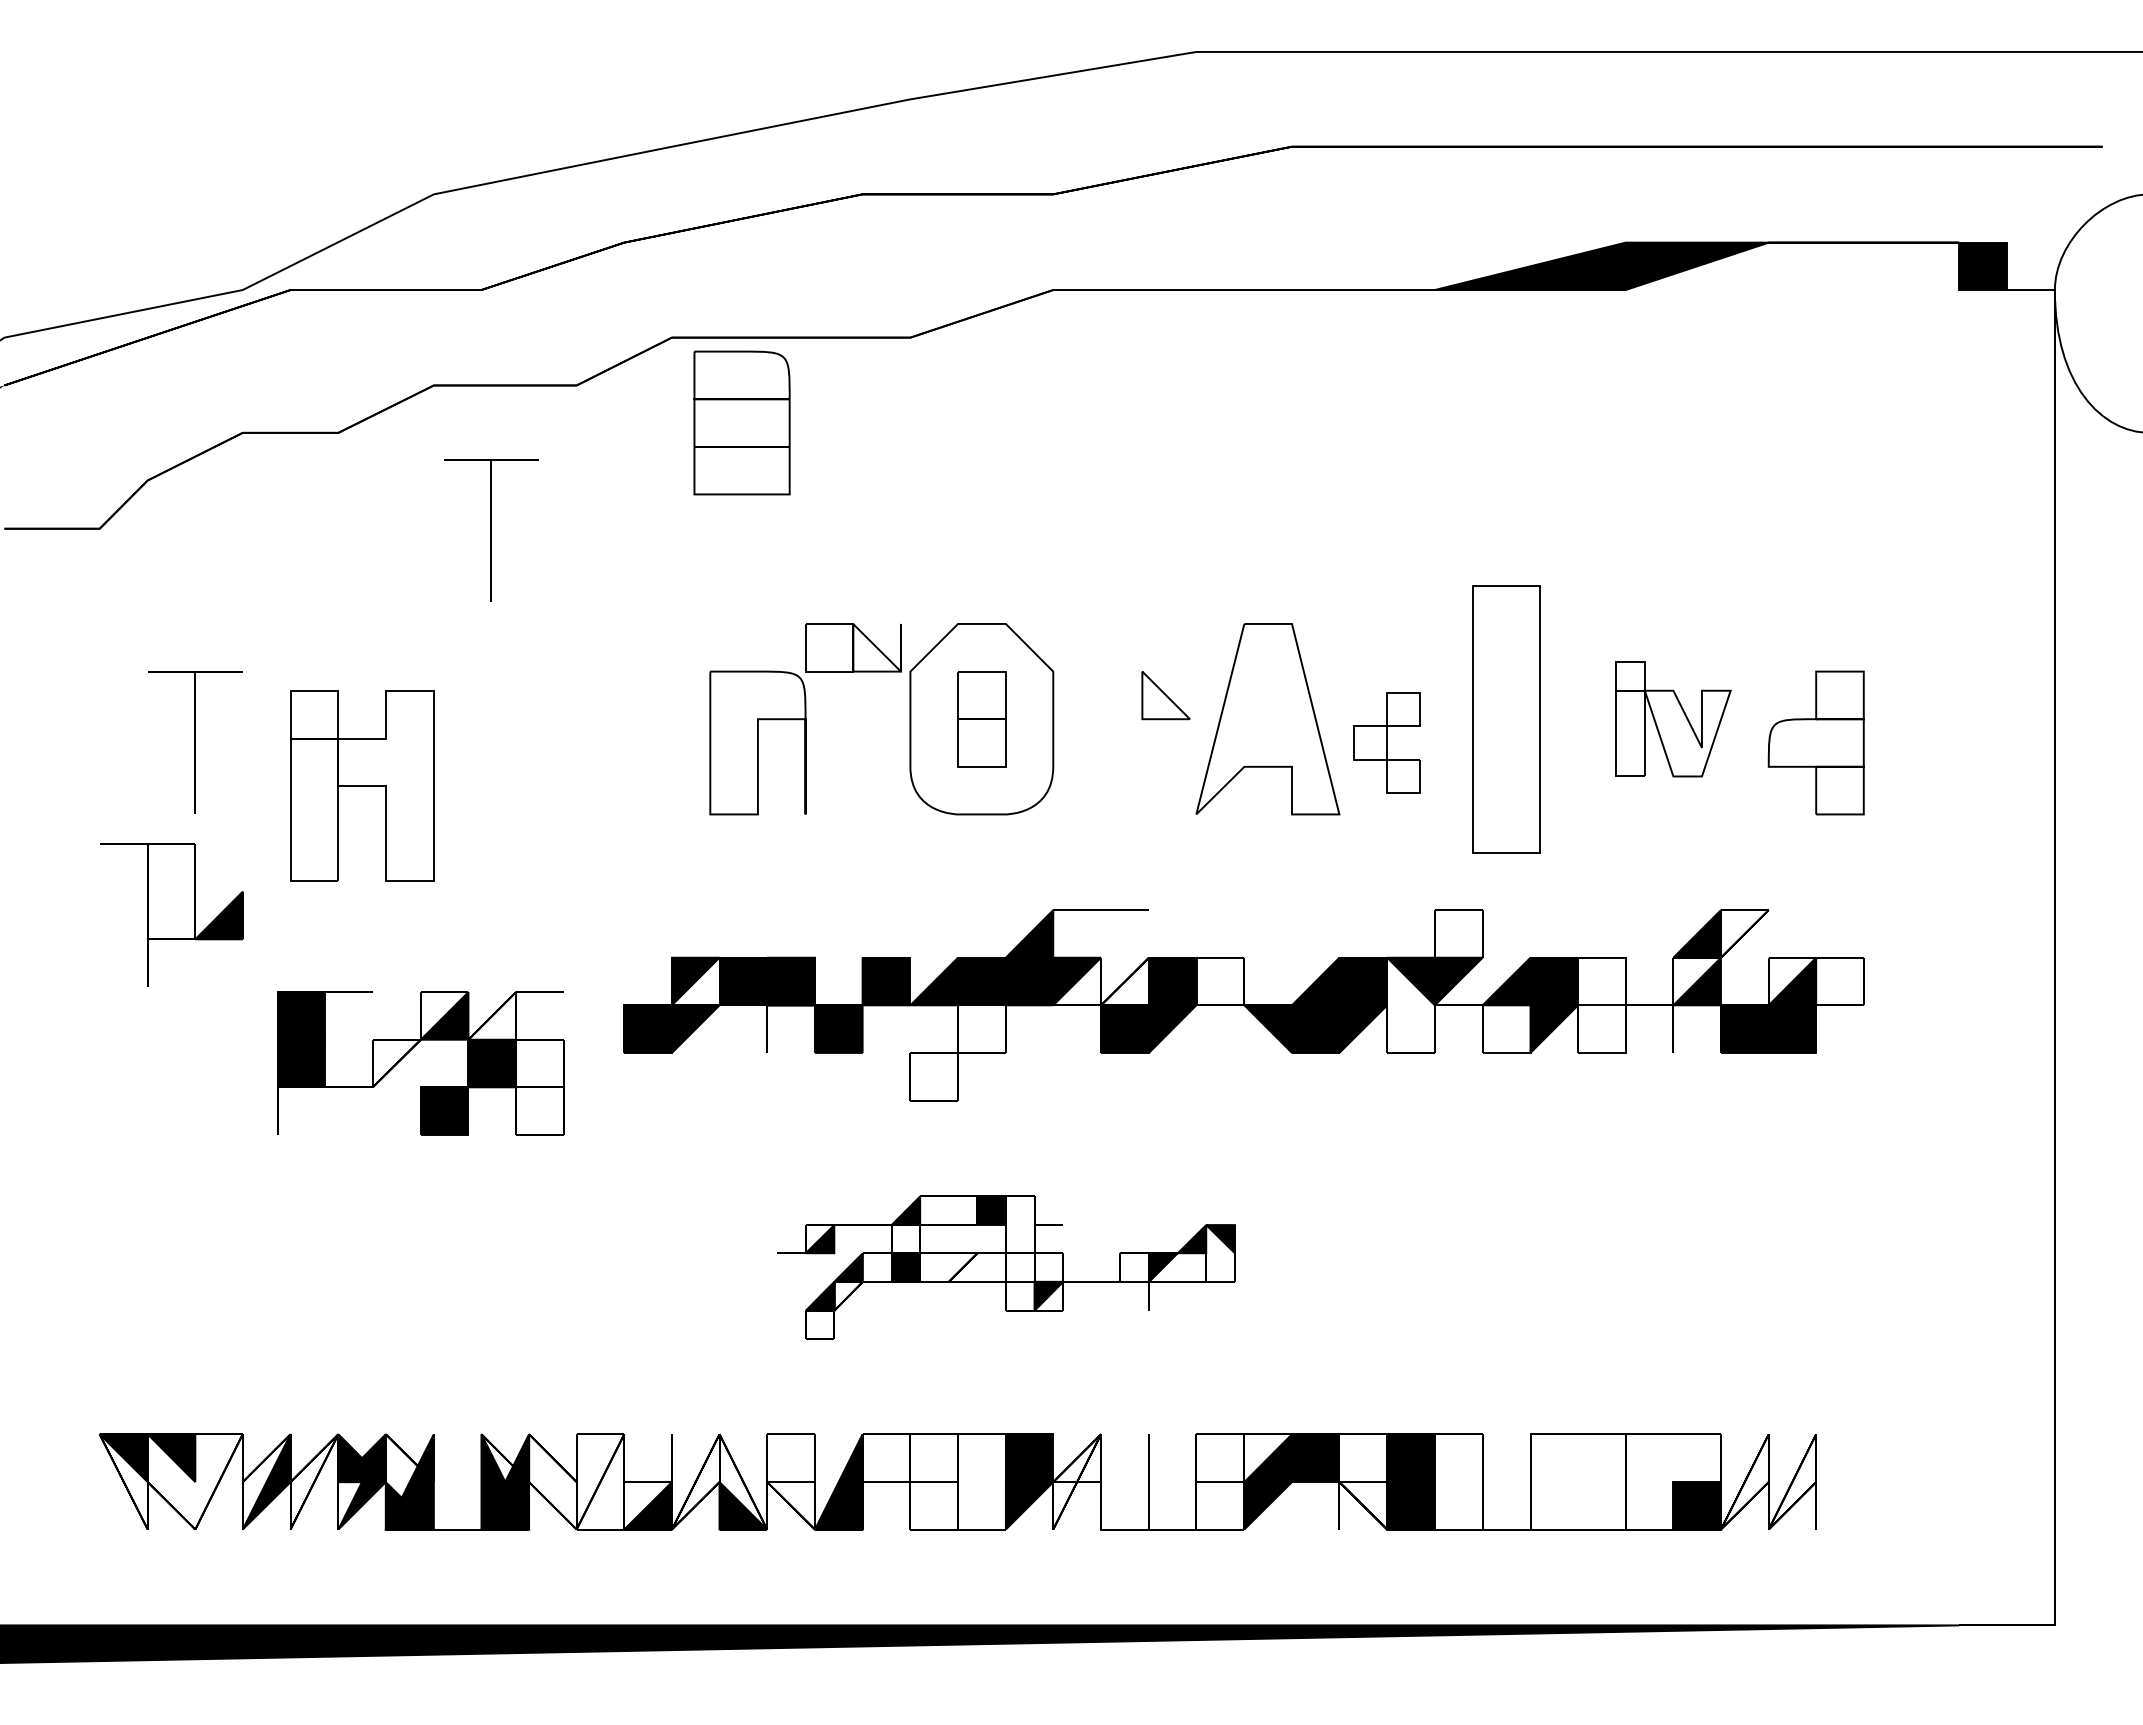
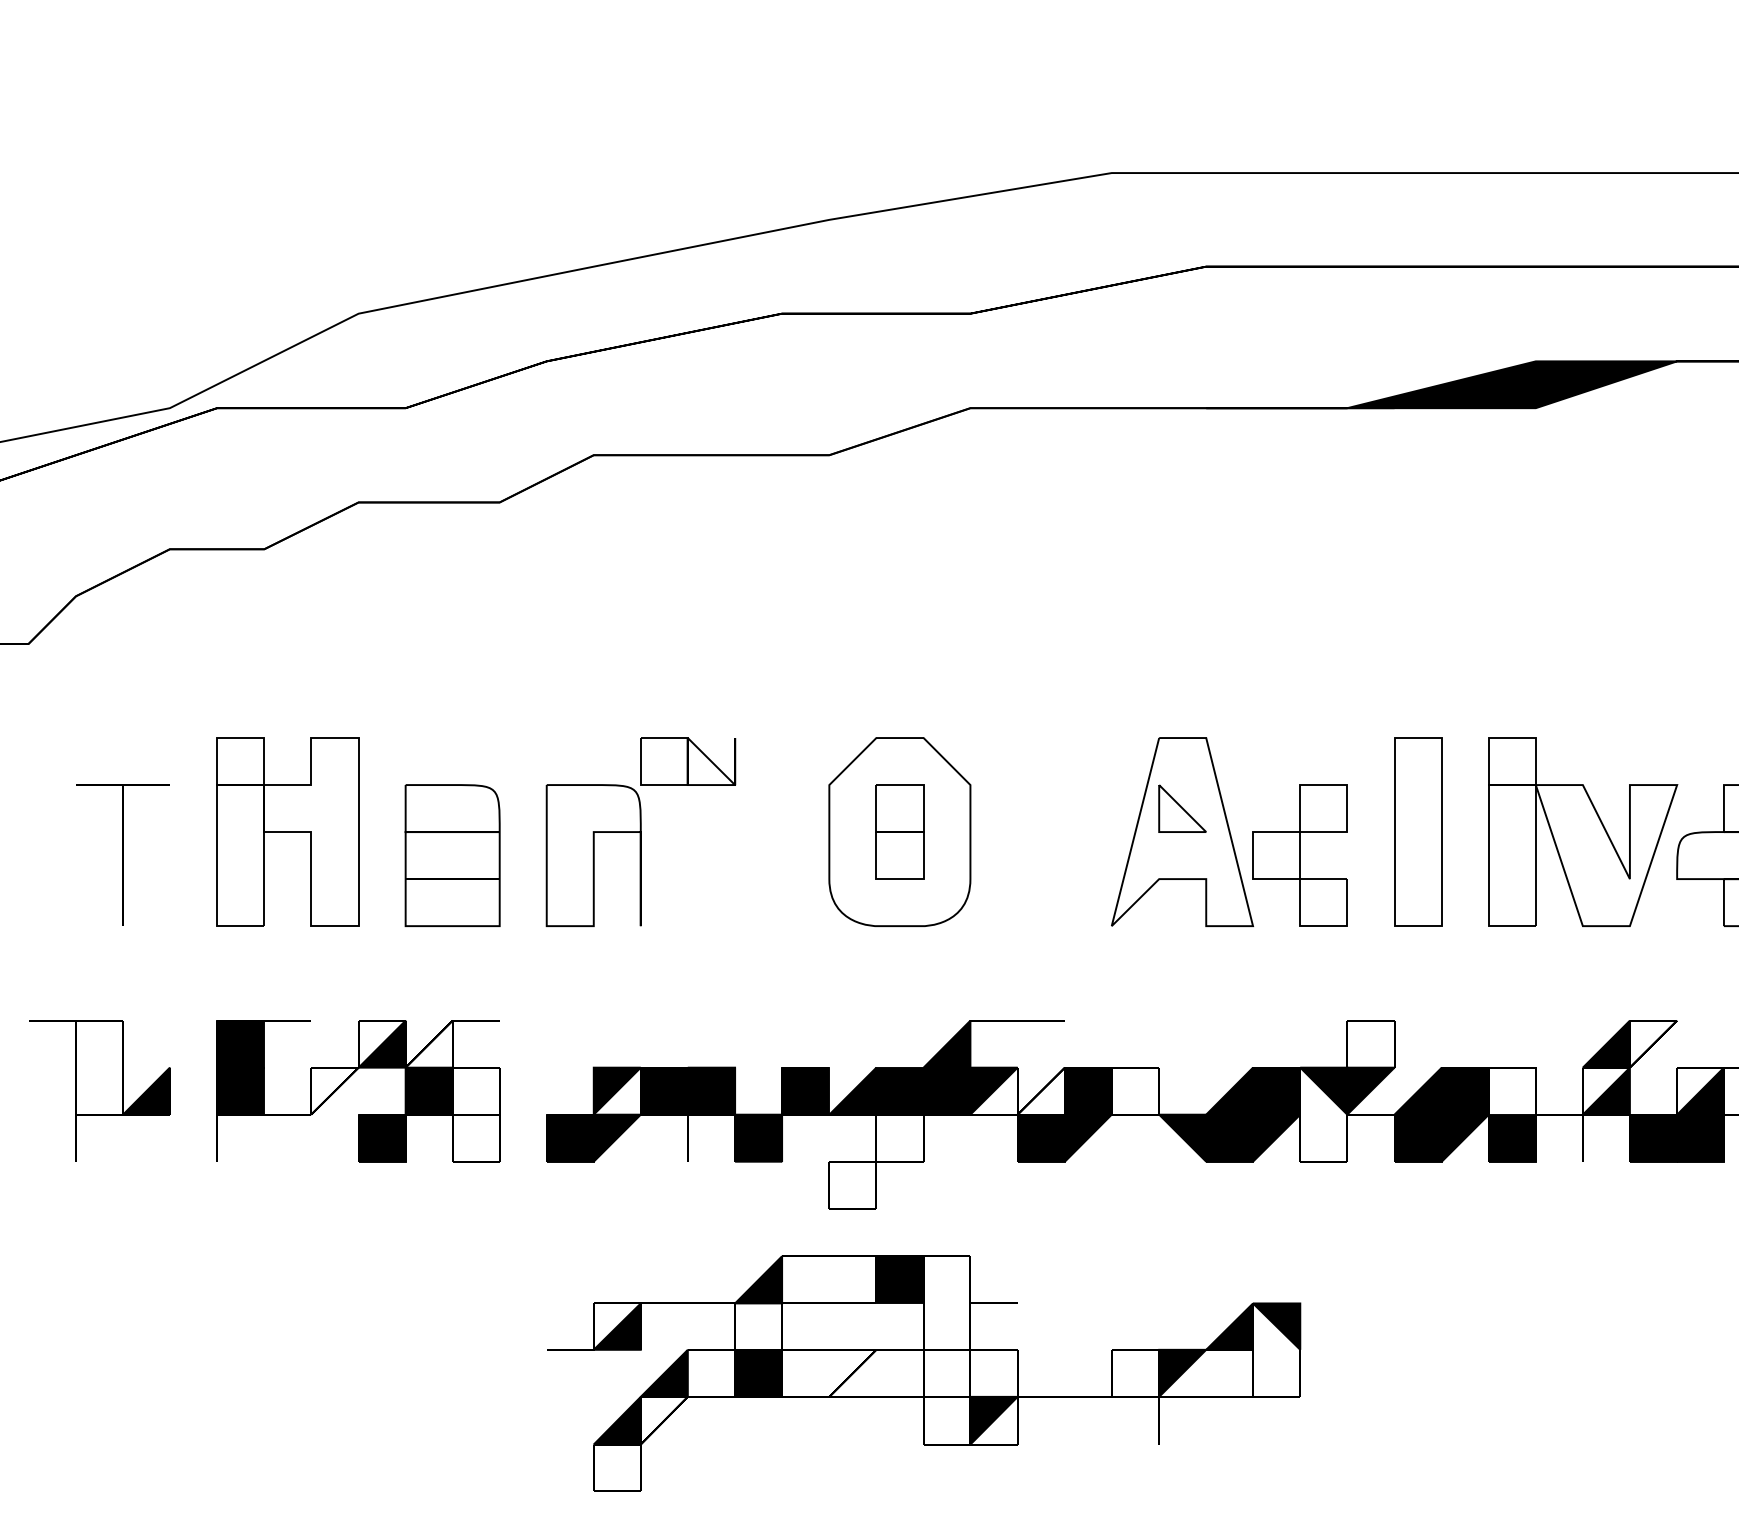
part: (741, 422) -> (452, 855), moved
part: (491, 530) -> (415, 645), removed
part: (1165, 695) -> (1182, 808), moved
part: (1506, 718) -> (1418, 831), size x0.71
part: (805, 719) -> (640, 832), moved
part: (1673, 719) -> (1583, 832), size x1.67
part: (1386, 742) -> (1299, 855), size x1.43
part: (362, 785) -> (288, 831), moved
part: (171, 914) -> (99, 1090), moved
fill: (1506, 1028) -> (1418, 1137), added
fill: (1601, 1028) -> (1511, 1137), added
part: (409, 1052) -> (347, 1080), moved
part: (1006, 1267) -> (924, 1373), size x1.67

